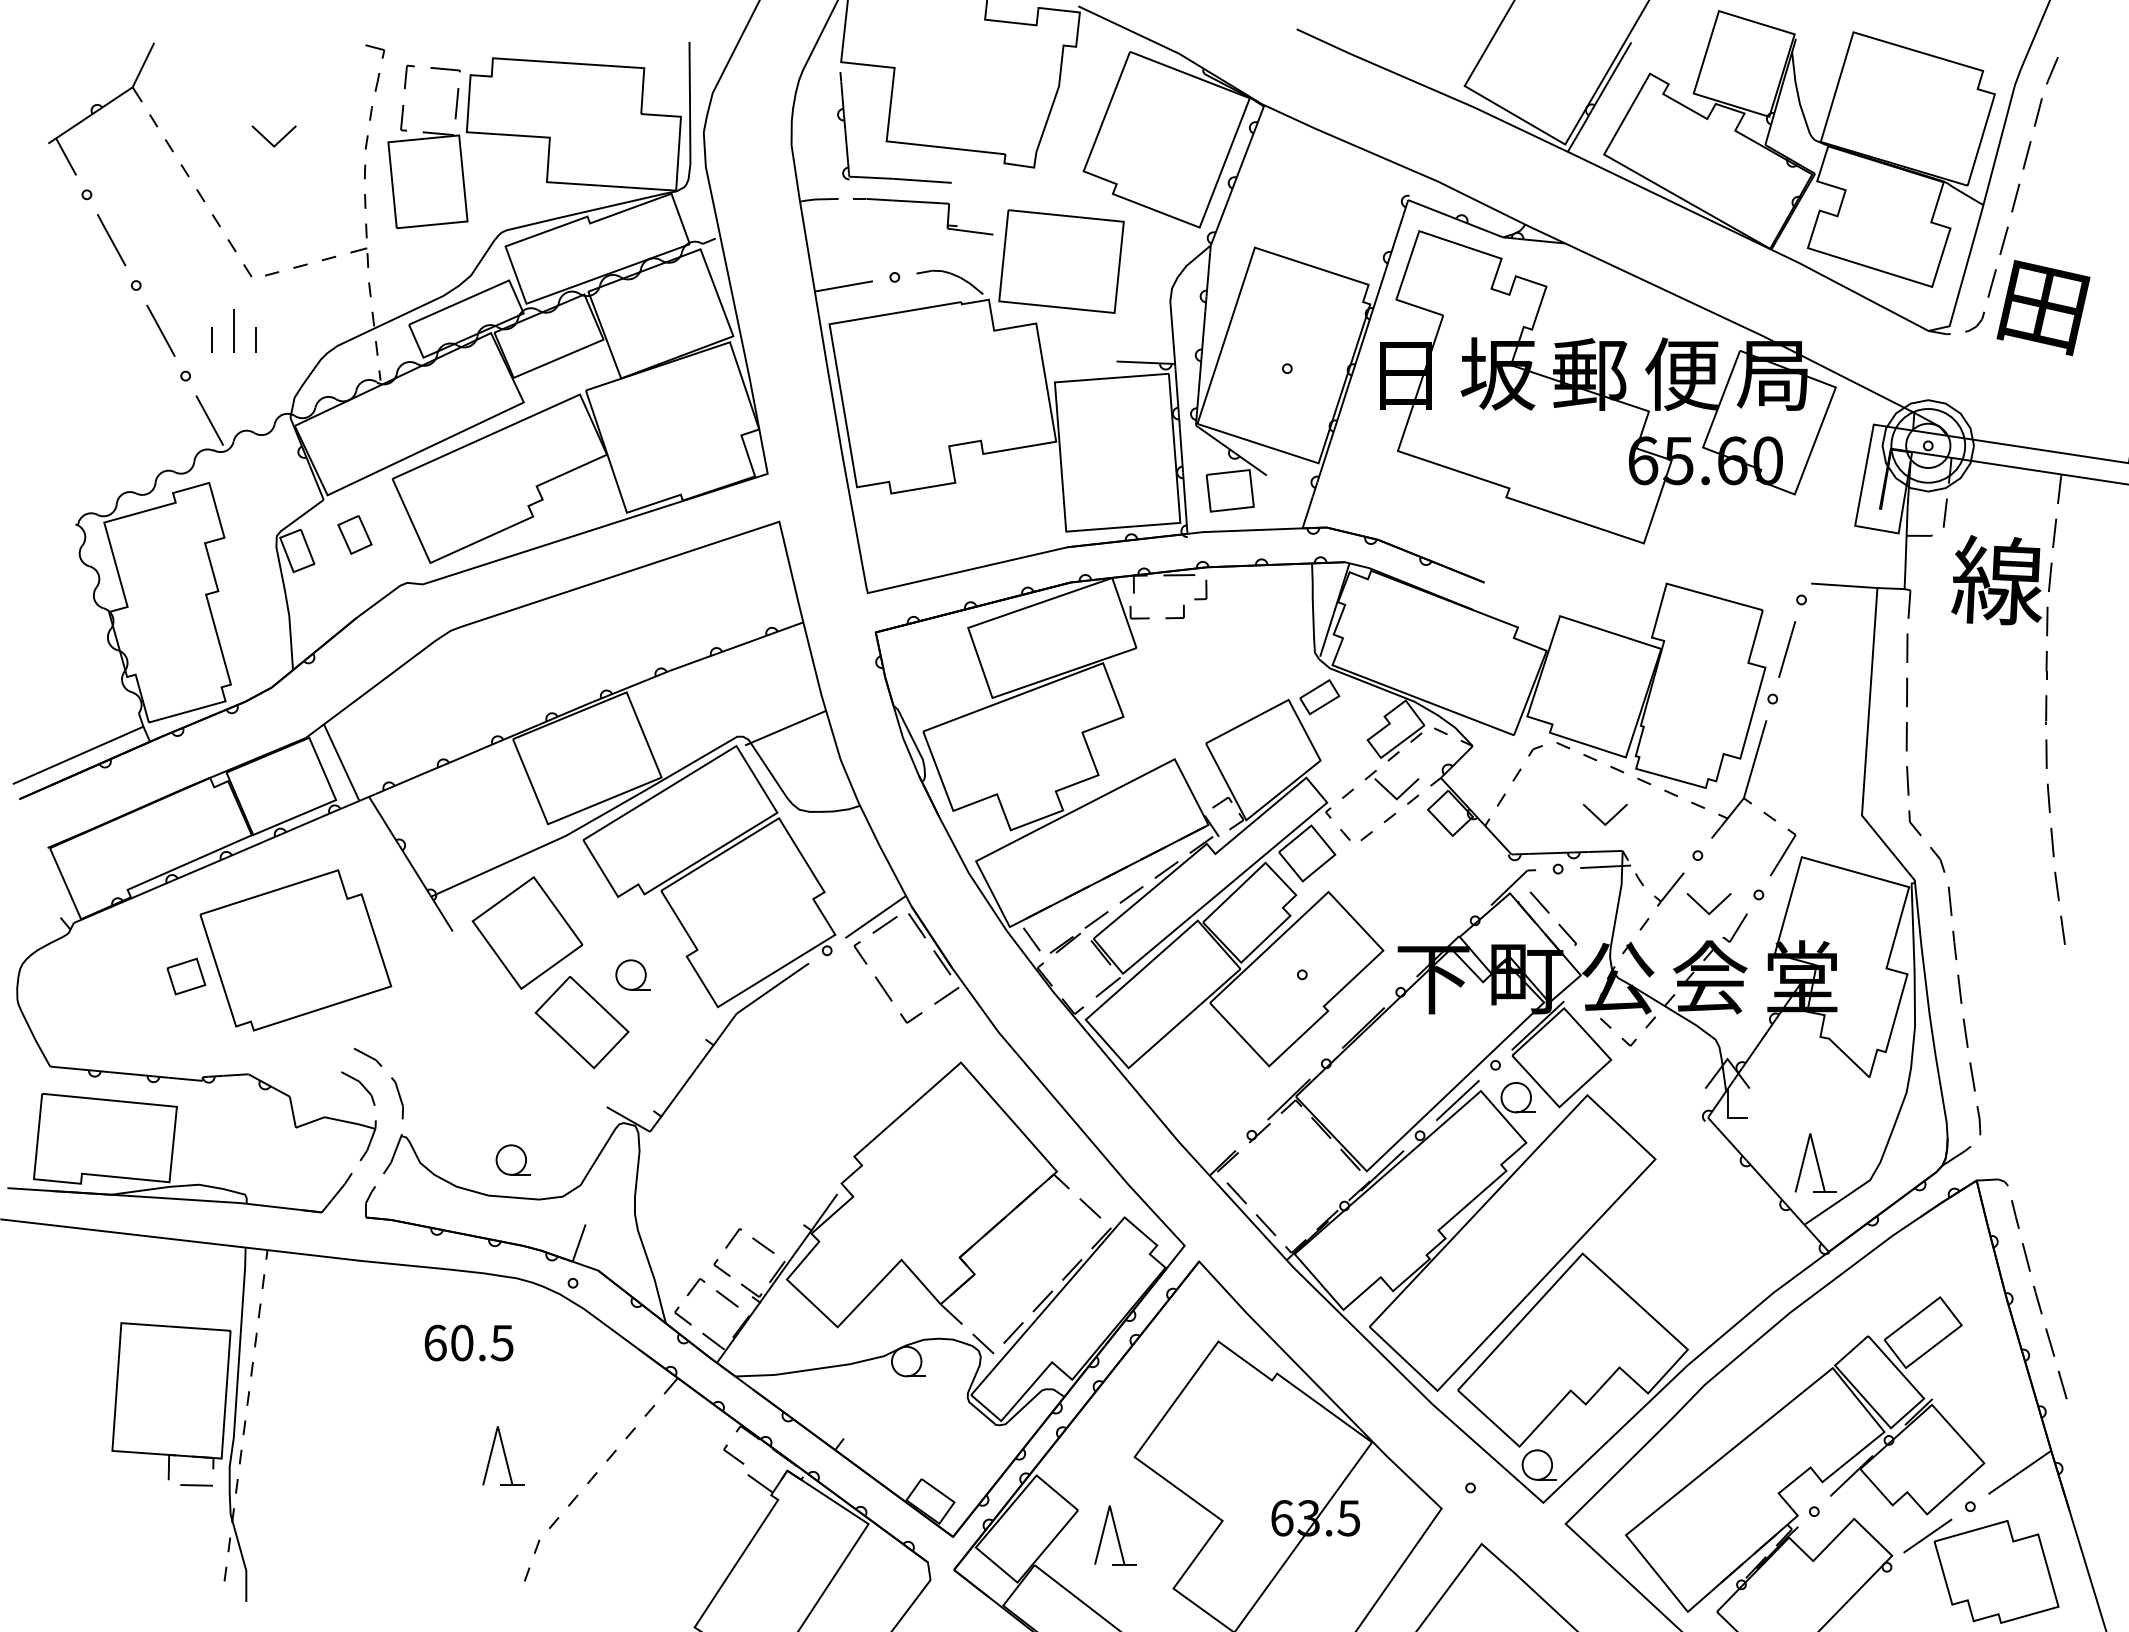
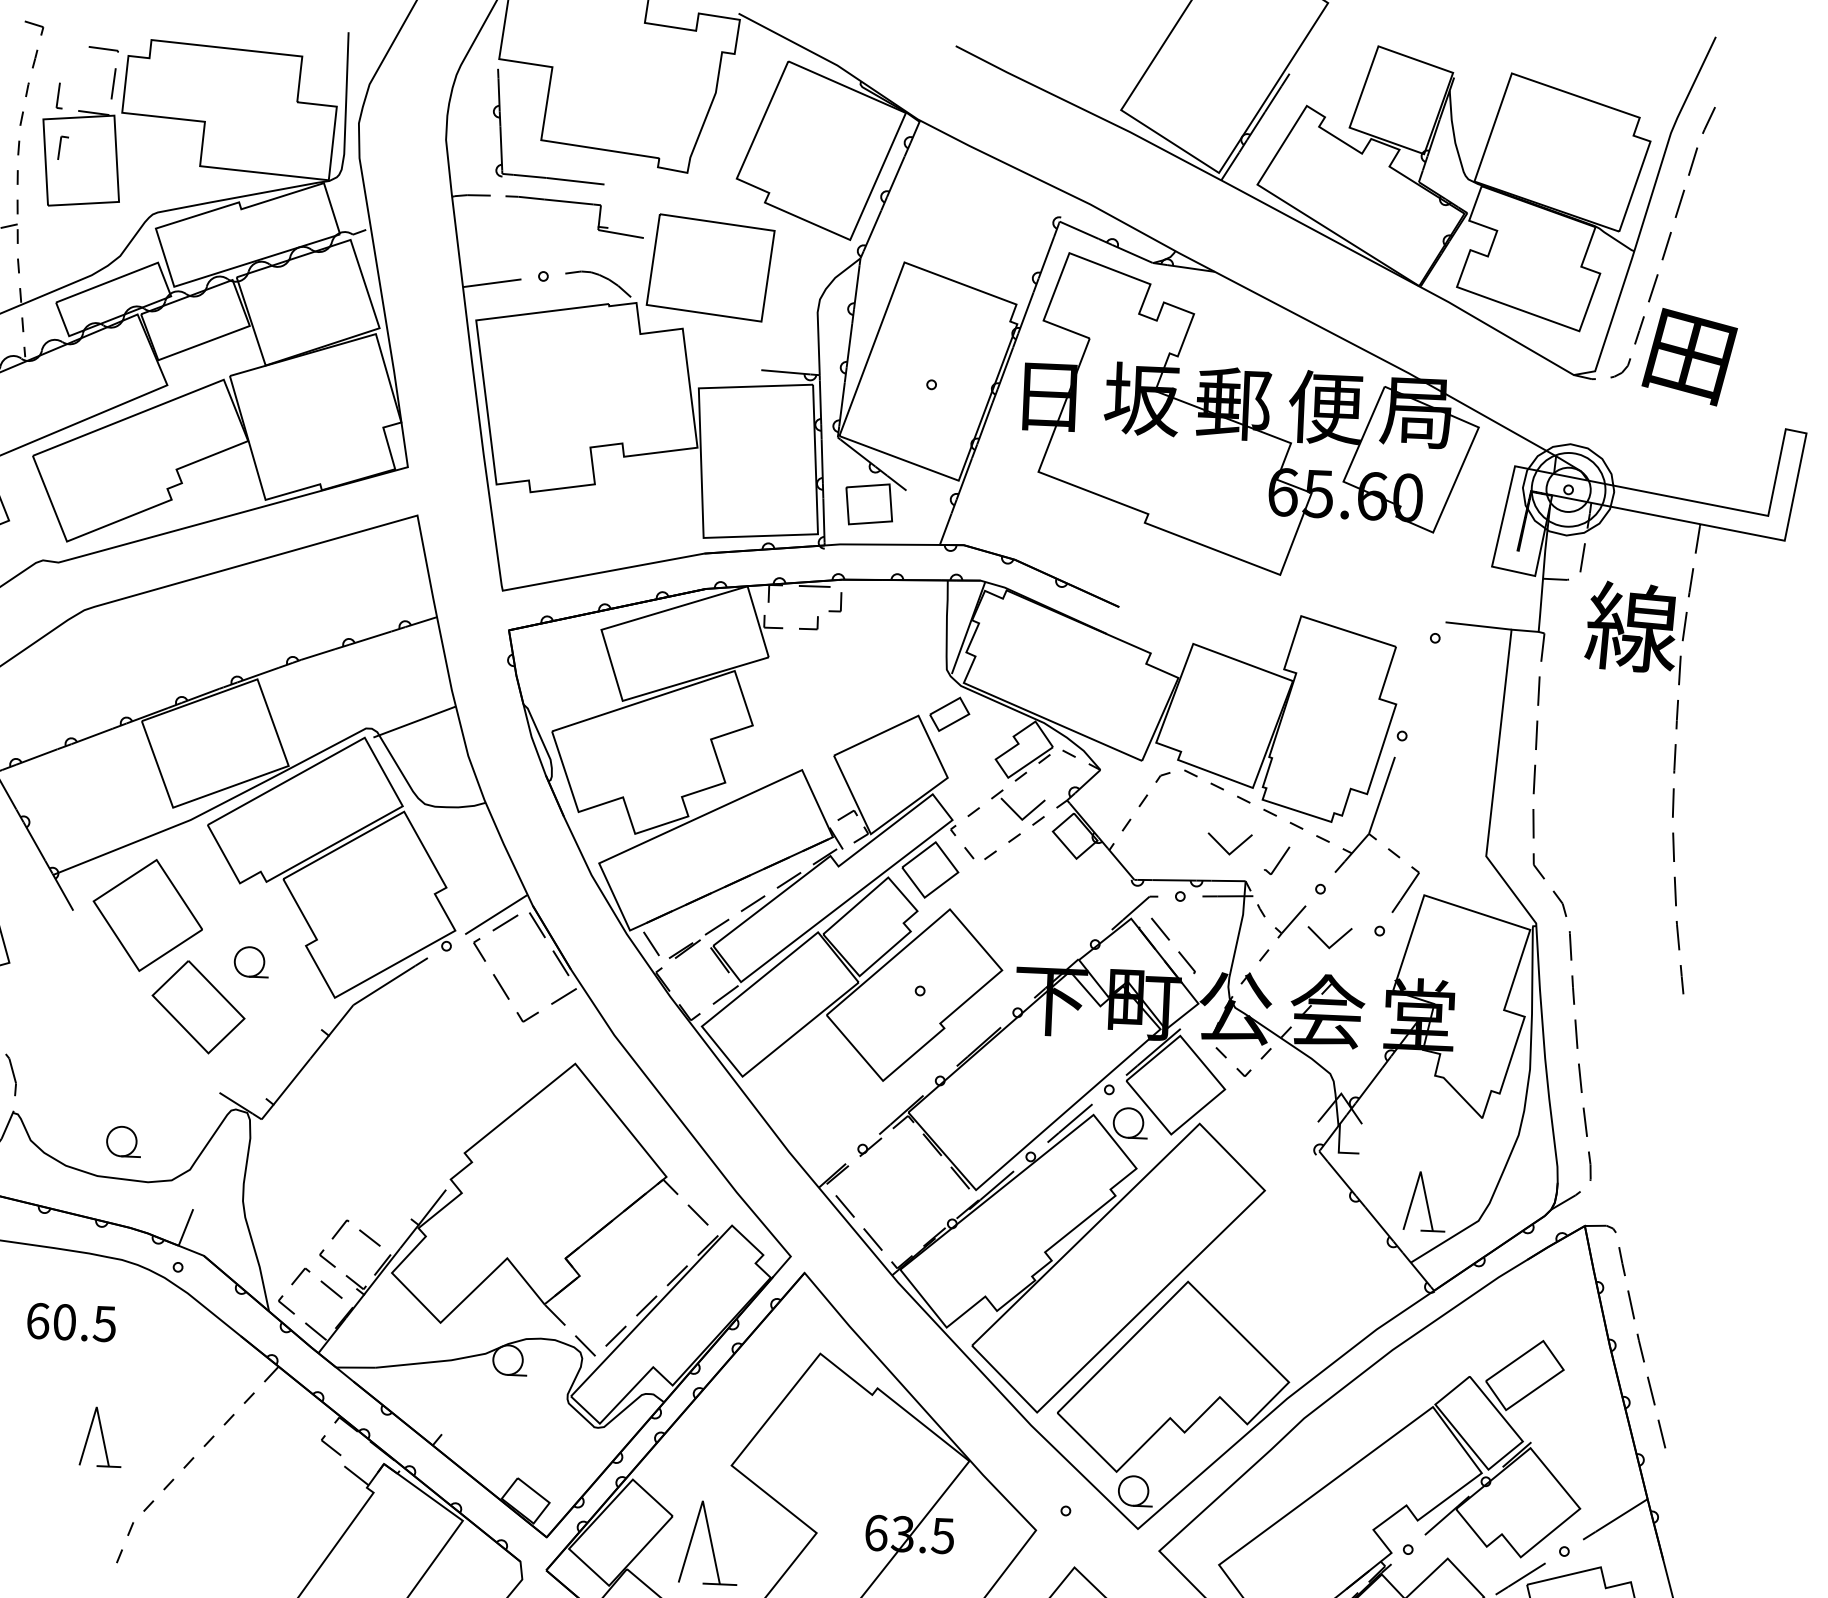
part: (409, 76) -> (63, 147), moved
line: (1787, 649) -> (1419, 687), removed
part: (1734, 927) -> (1276, 860), moved
part: (1115, 1535) -> (709, 1542), size x1.4

